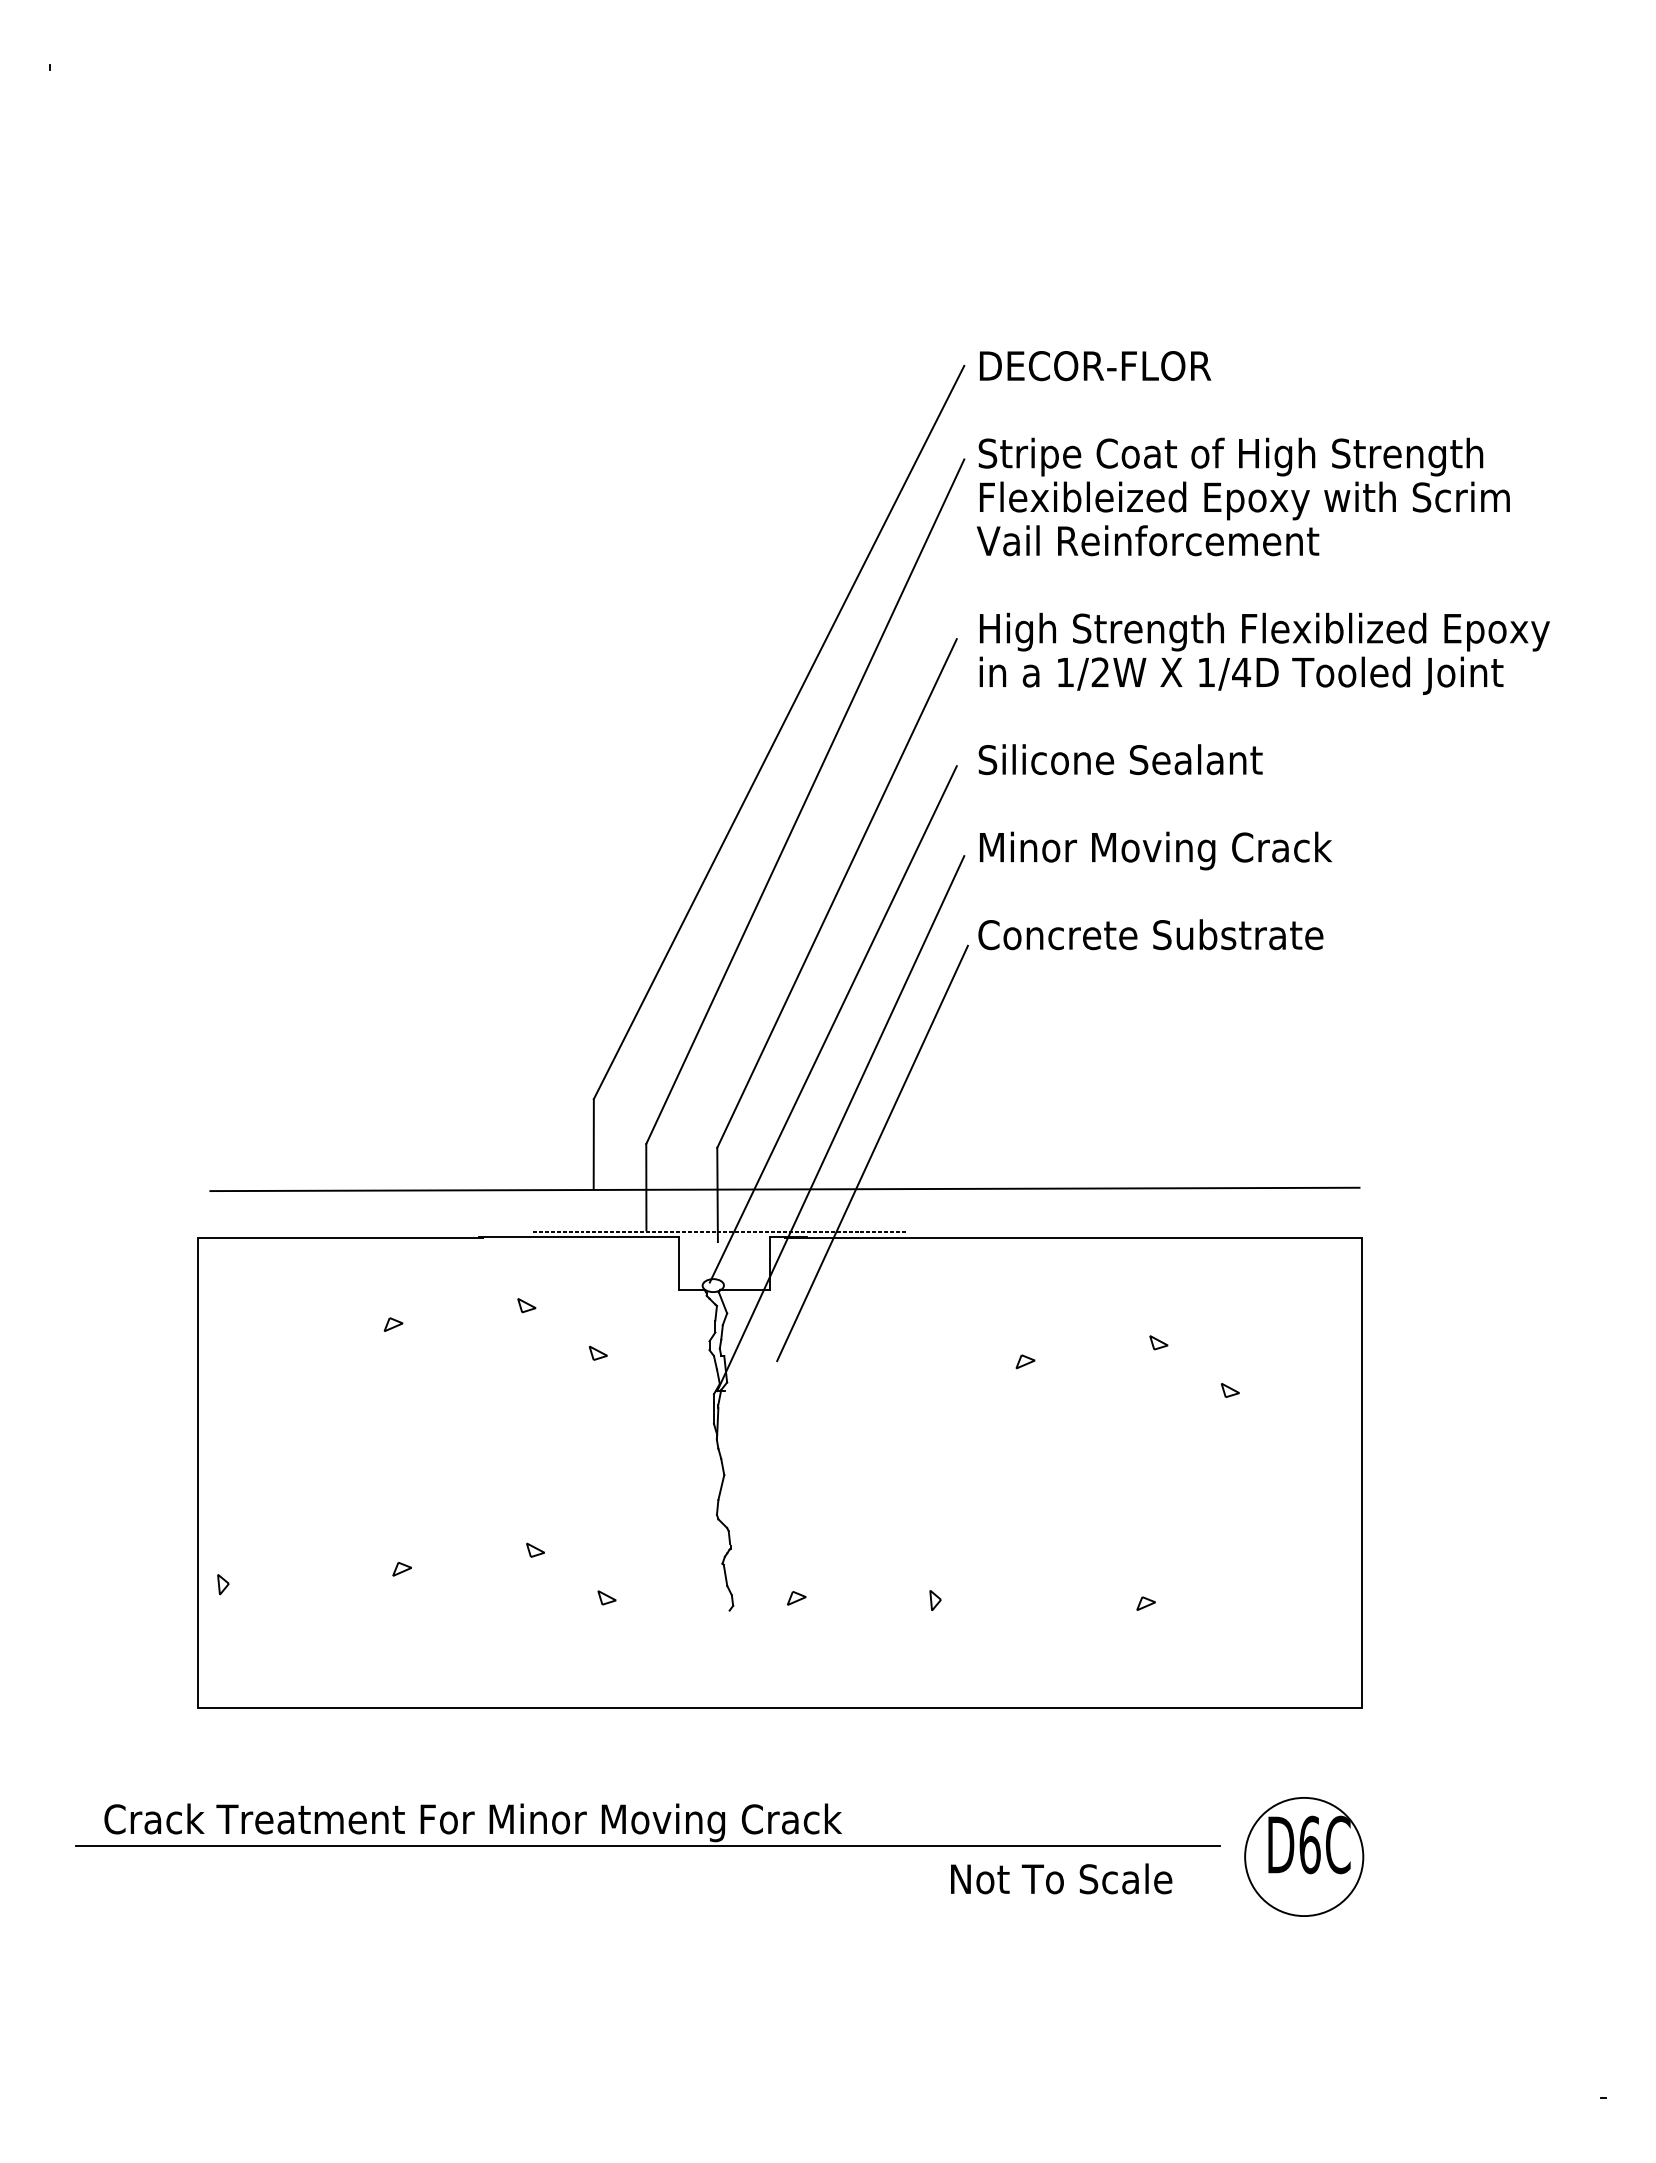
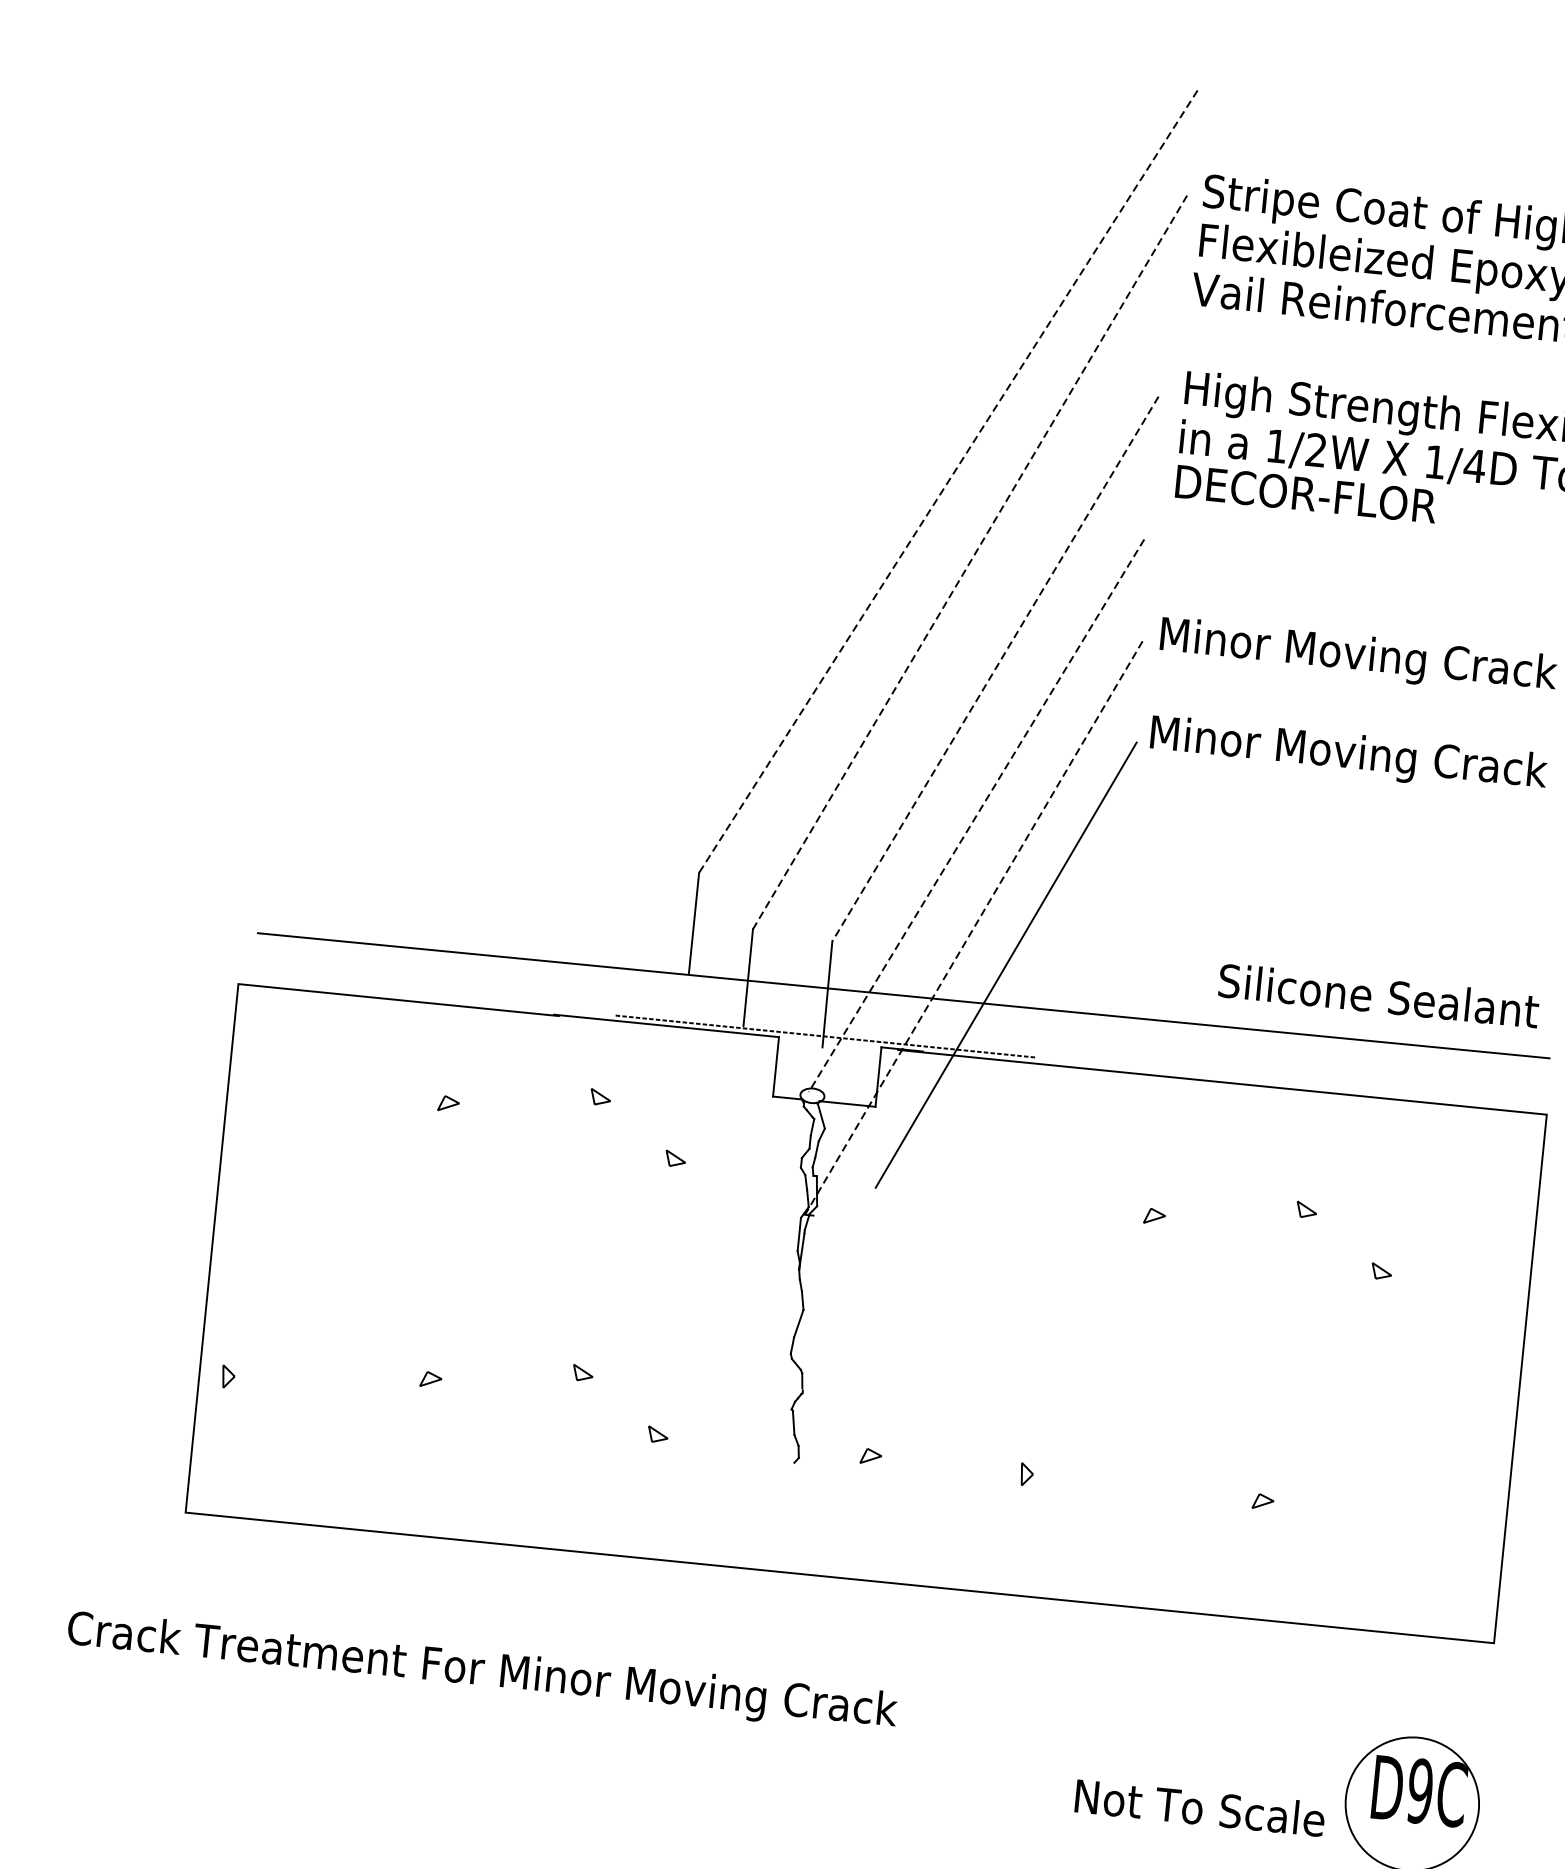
text: (1095, 366) -> (1306, 494), moved
line: (779, 732) -> (948, 481), solid -> dashed
text: (1120, 759) -> (1378, 995), moved
line: (805, 802) -> (970, 563), solid -> dashed
line: (836, 893) -> (994, 669), solid -> dashed
text: (1155, 938) -> (1348, 755), Concrete Substrate -> Minor Moving Crack
line: (833, 1024) -> (976, 815), solid -> dashed
line: (840, 1123) -> (973, 927), solid -> dashed
text: (1309, 1844) -> (1419, 1790), D6C -> D9C
line: (647, 1845) -> (675, 1717), removed
text: (1061, 1878) -> (1200, 1807), moved

